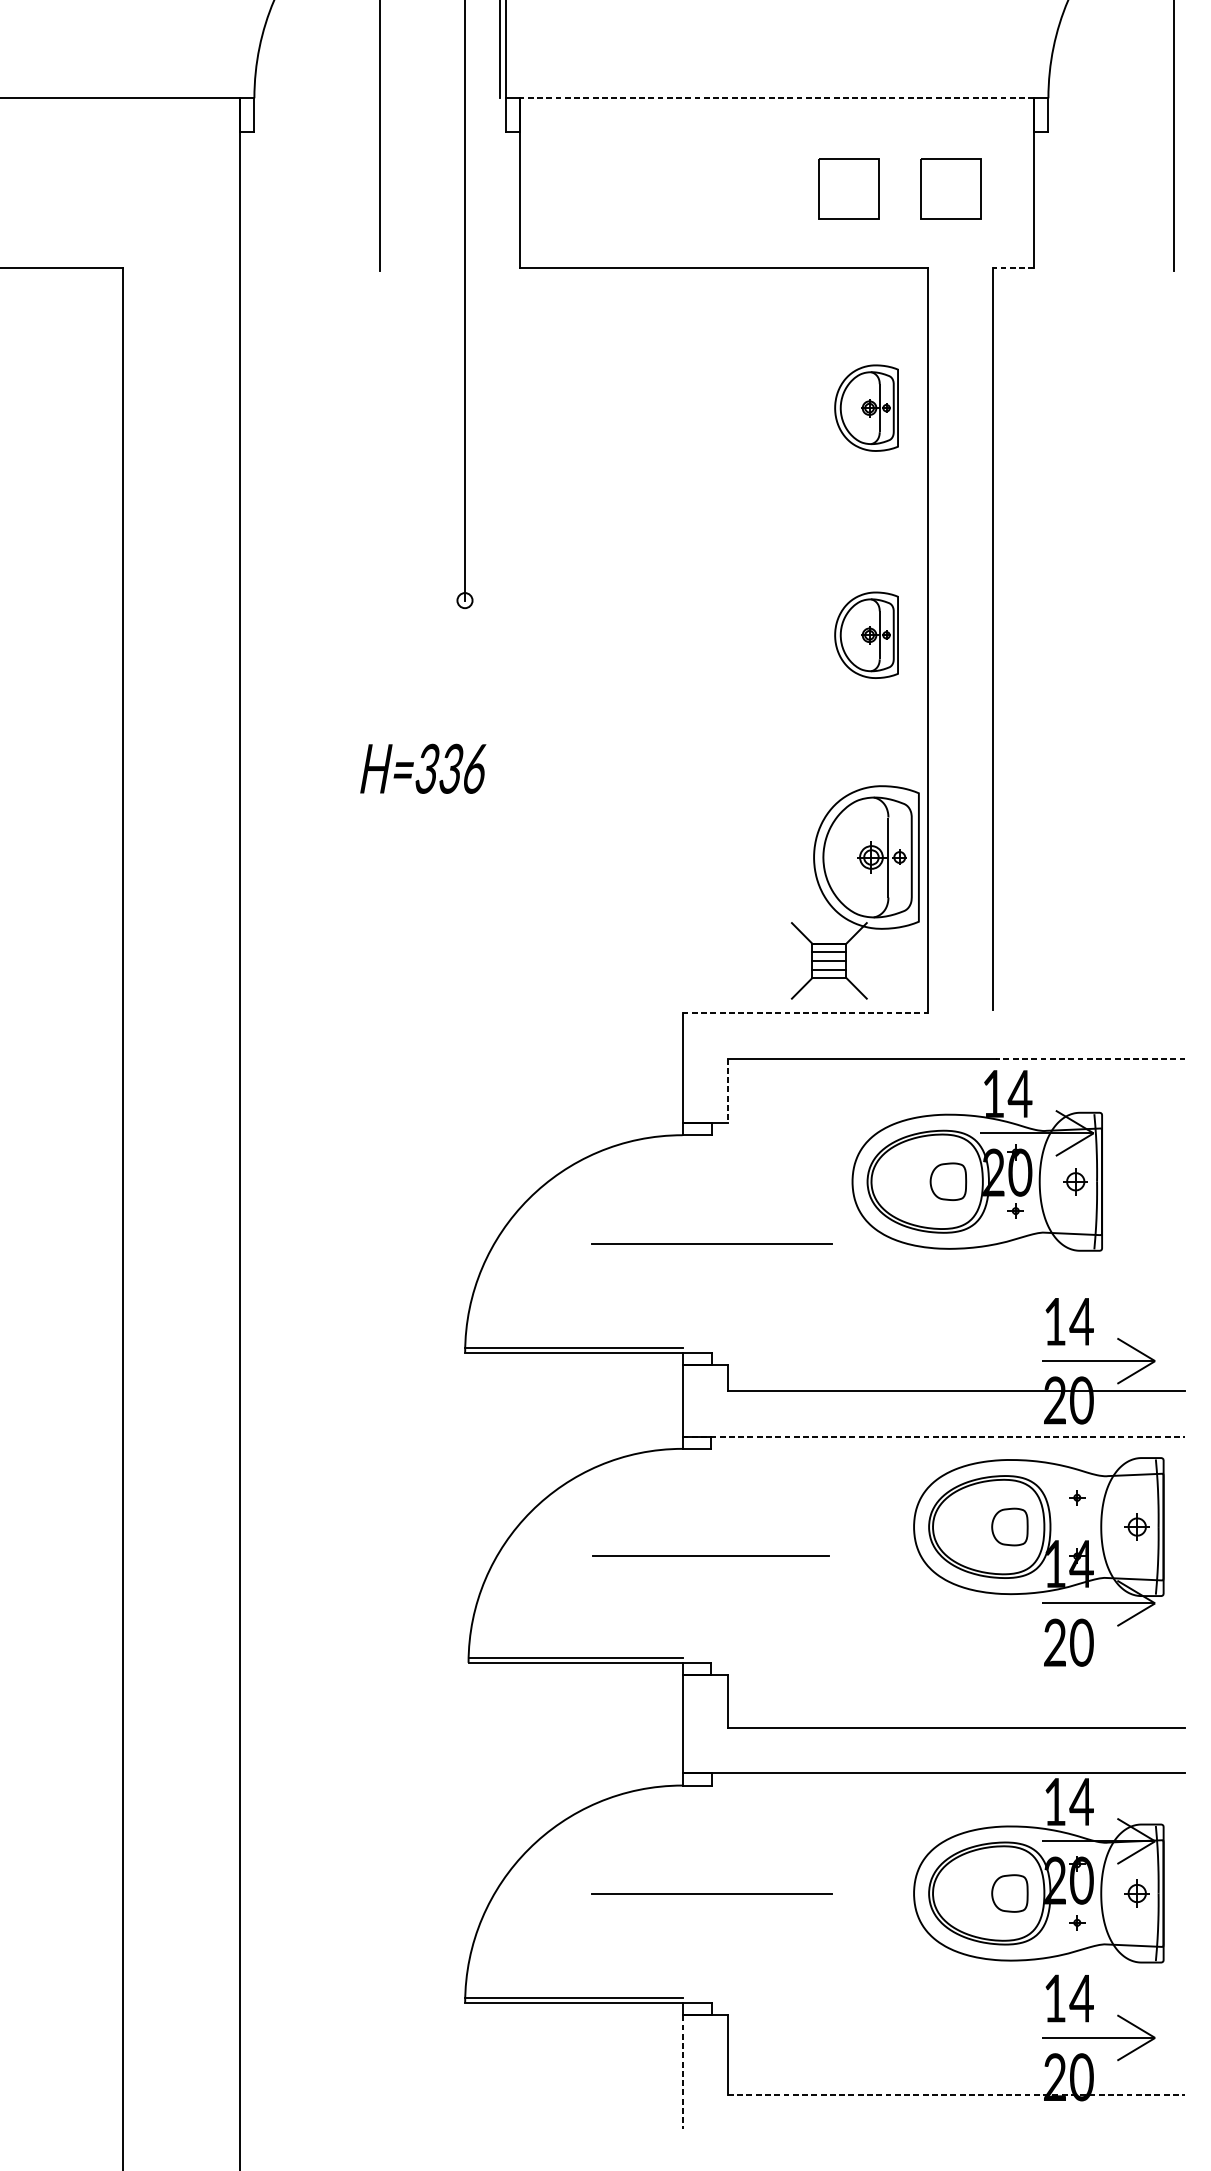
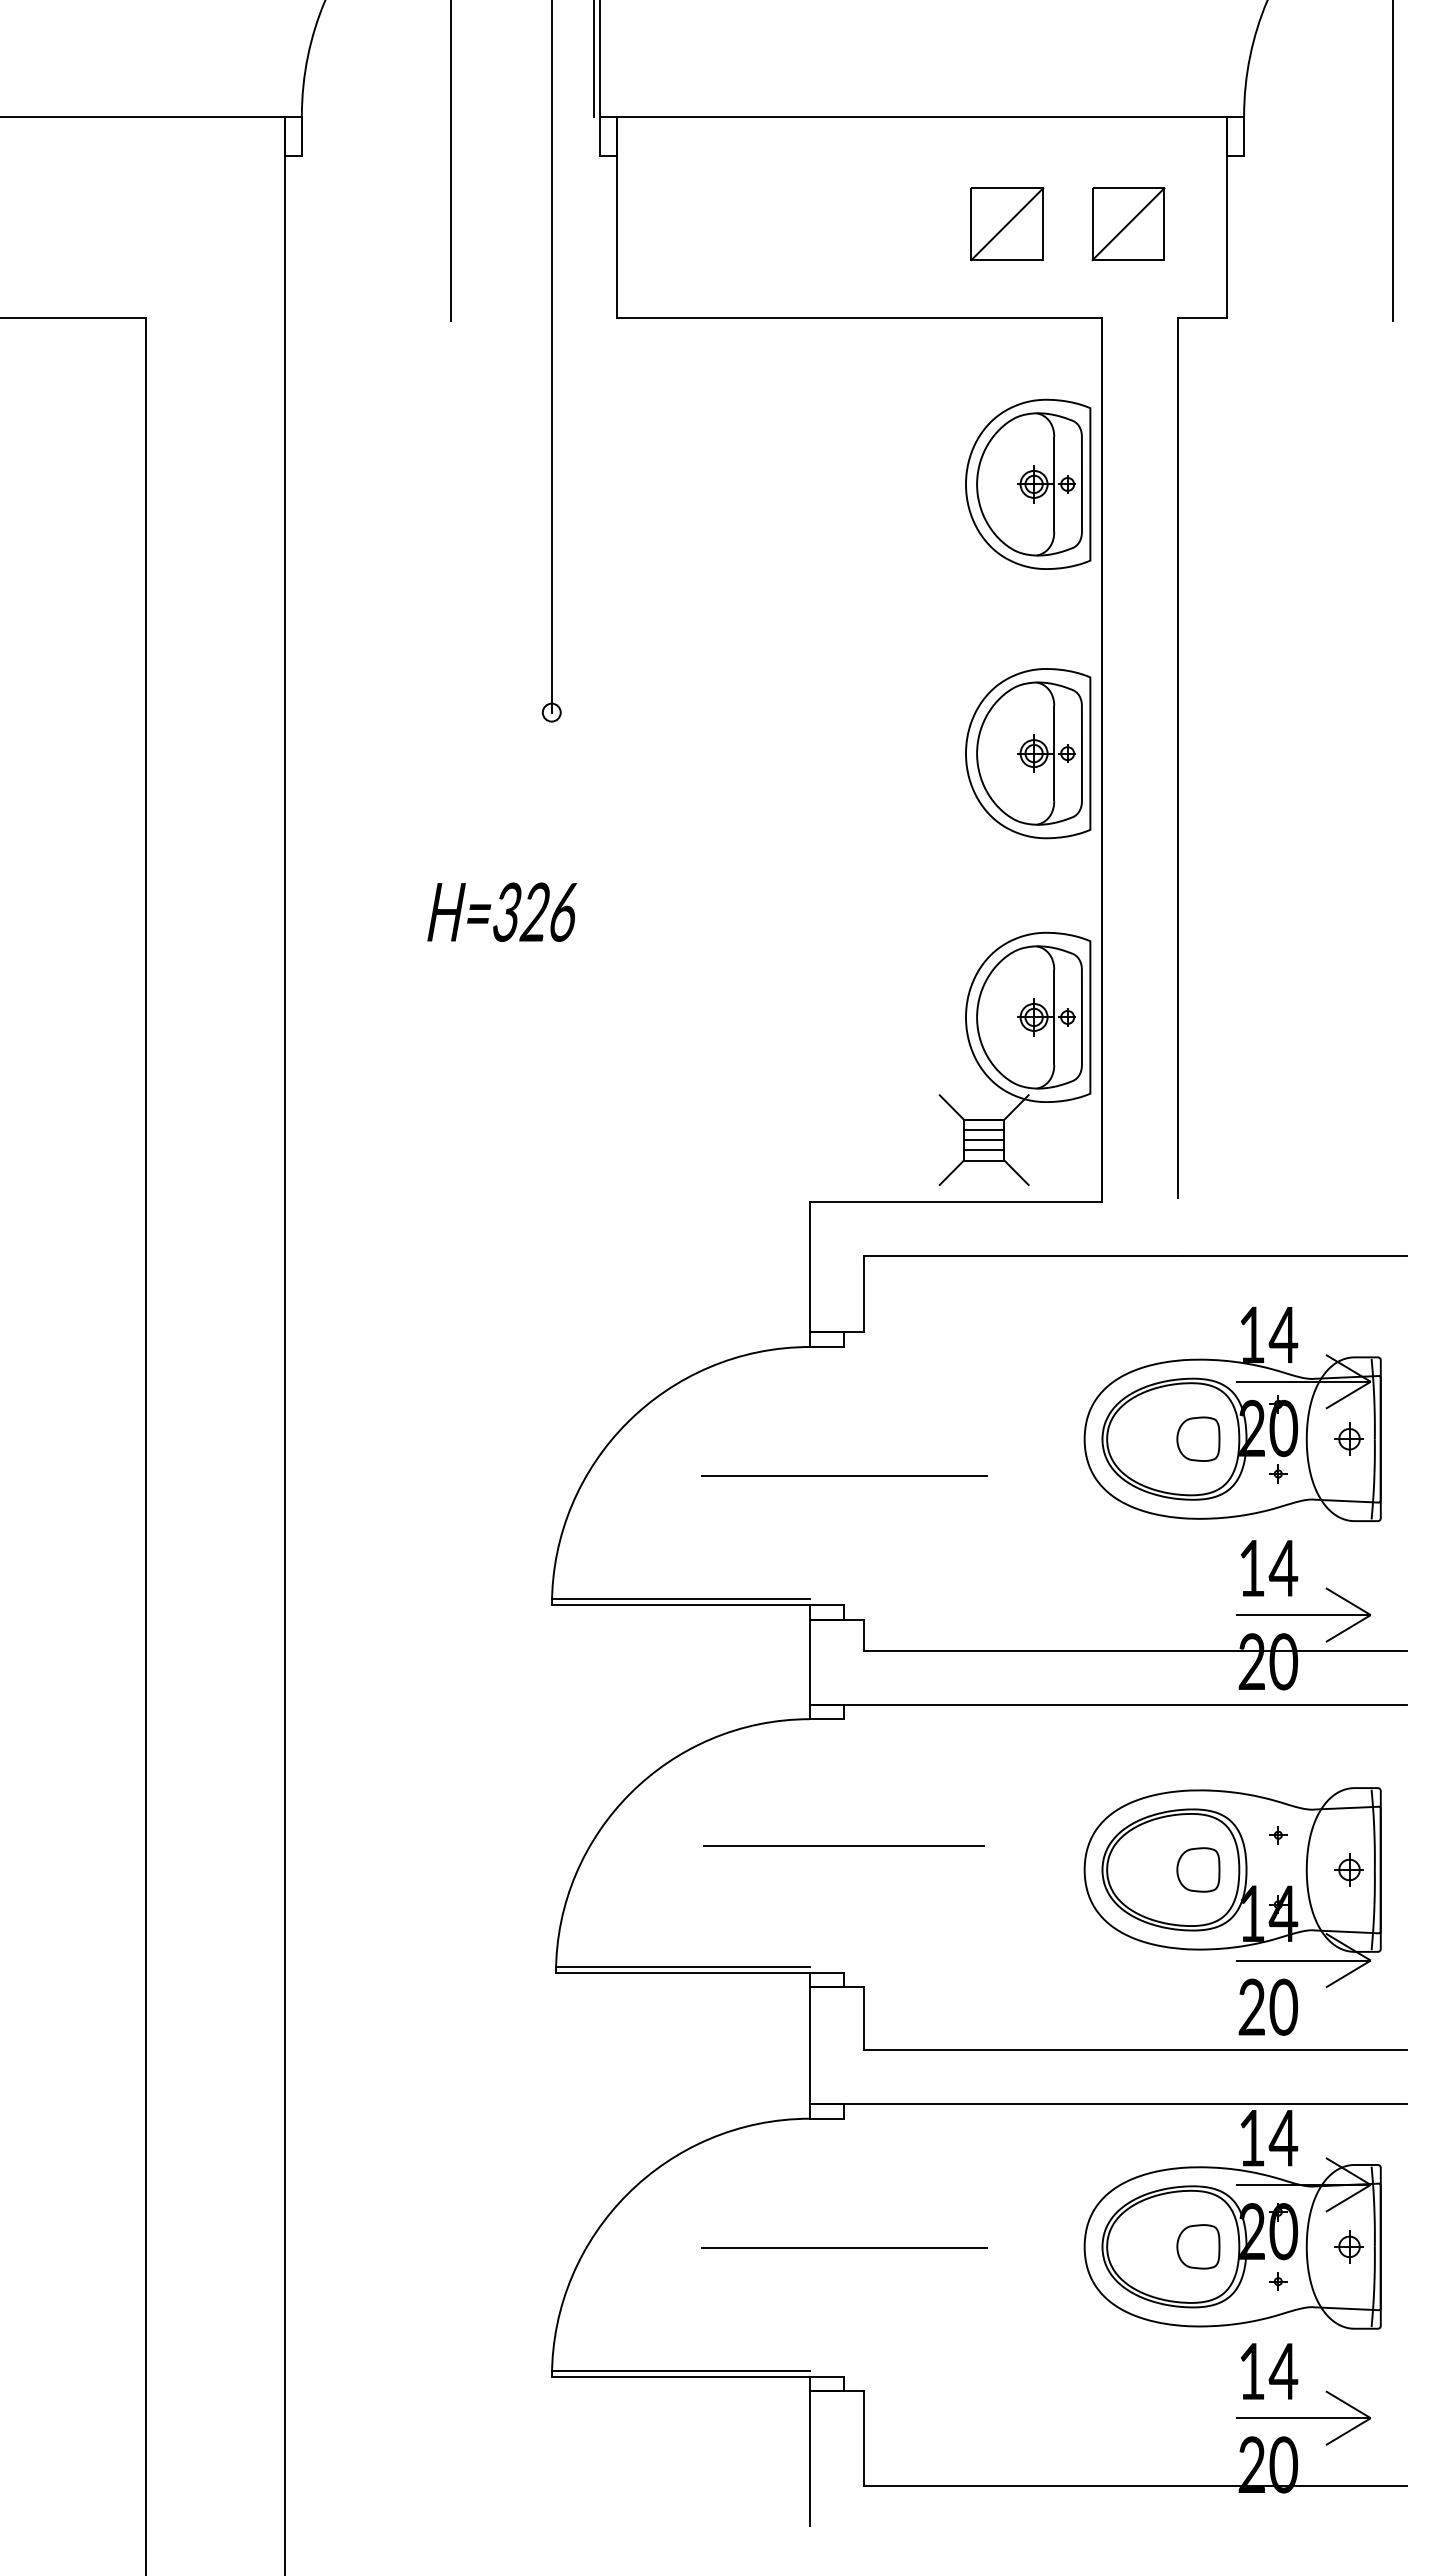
line: (776, 98) -> (921, 116), dashed -> solid
line: (849, 189) -> (1007, 224), added
line: (951, 189) -> (1128, 224), added
line: (1013, 268) -> (1202, 318), dashed -> solid
part: (866, 407) -> (1028, 483), size x1.67
part: (866, 635) -> (1028, 753), size x1.67
text: (450, 769) -> (534, 912), H=336 -> H=326
line: (805, 1013) -> (955, 1202), dashed -> solid
line: (1090, 1058) -> (1294, 1256), dashed -> solid
line: (727, 1090) -> (863, 1294), dashed -> solid
part: (977, 1160) -> (1232, 1413), moved
line: (934, 1436) -> (1108, 1704), dashed -> solid
part: (1038, 1562) -> (1232, 1911), moved
line: (682, 2072) -> (809, 2459), dashed -> solid
line: (956, 2094) -> (1135, 2485), dashed -> solid

